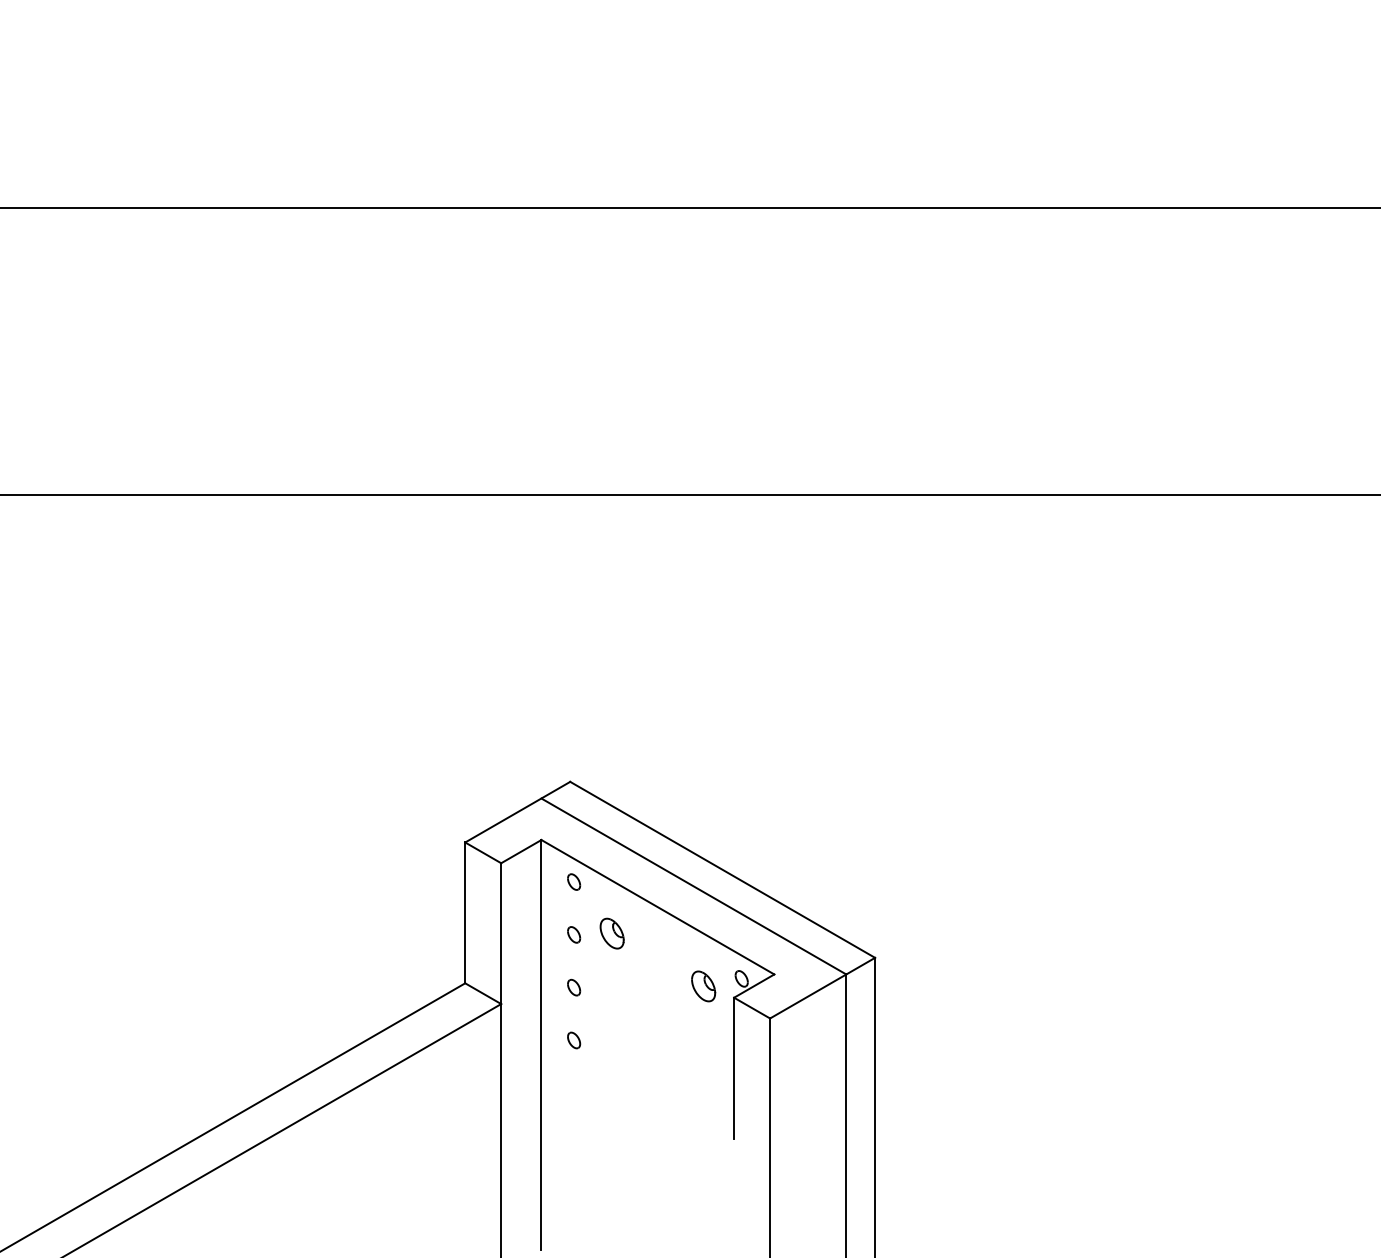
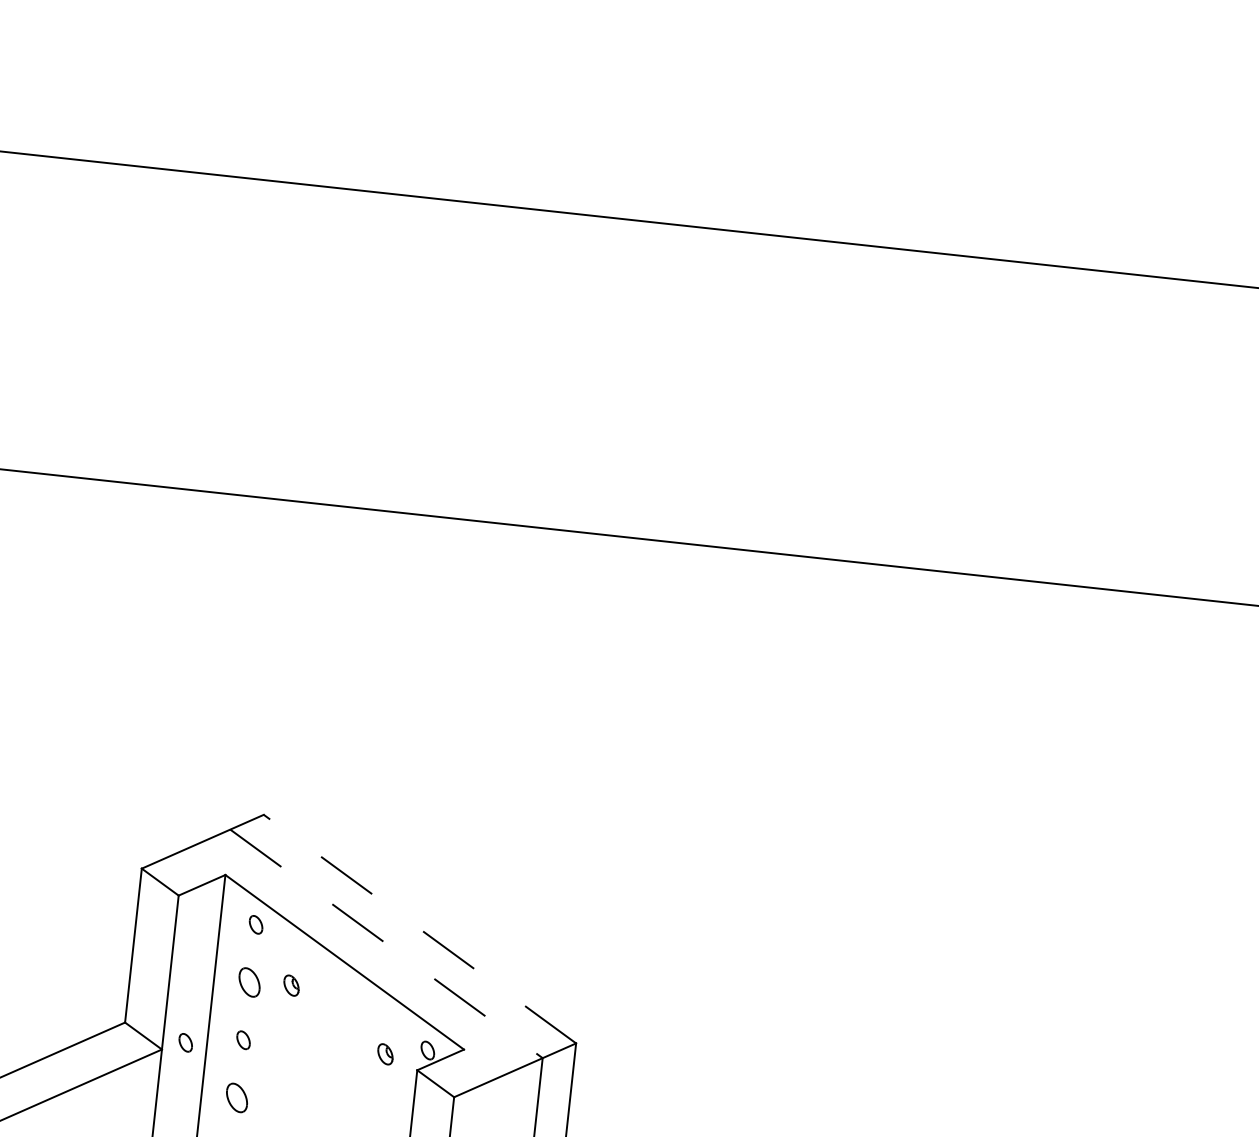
line: (722, 869) -> (419, 928), solid -> dashed
line: (693, 886) -> (386, 943), solid -> dashed
part: (611, 933) -> (290, 985), size x0.6
part: (574, 934) -> (250, 982), size x1.6
part: (703, 986) -> (385, 1054), size x0.6
part: (522, 995) -> (186, 1042), added
part: (574, 1040) -> (237, 1098), size x1.6

